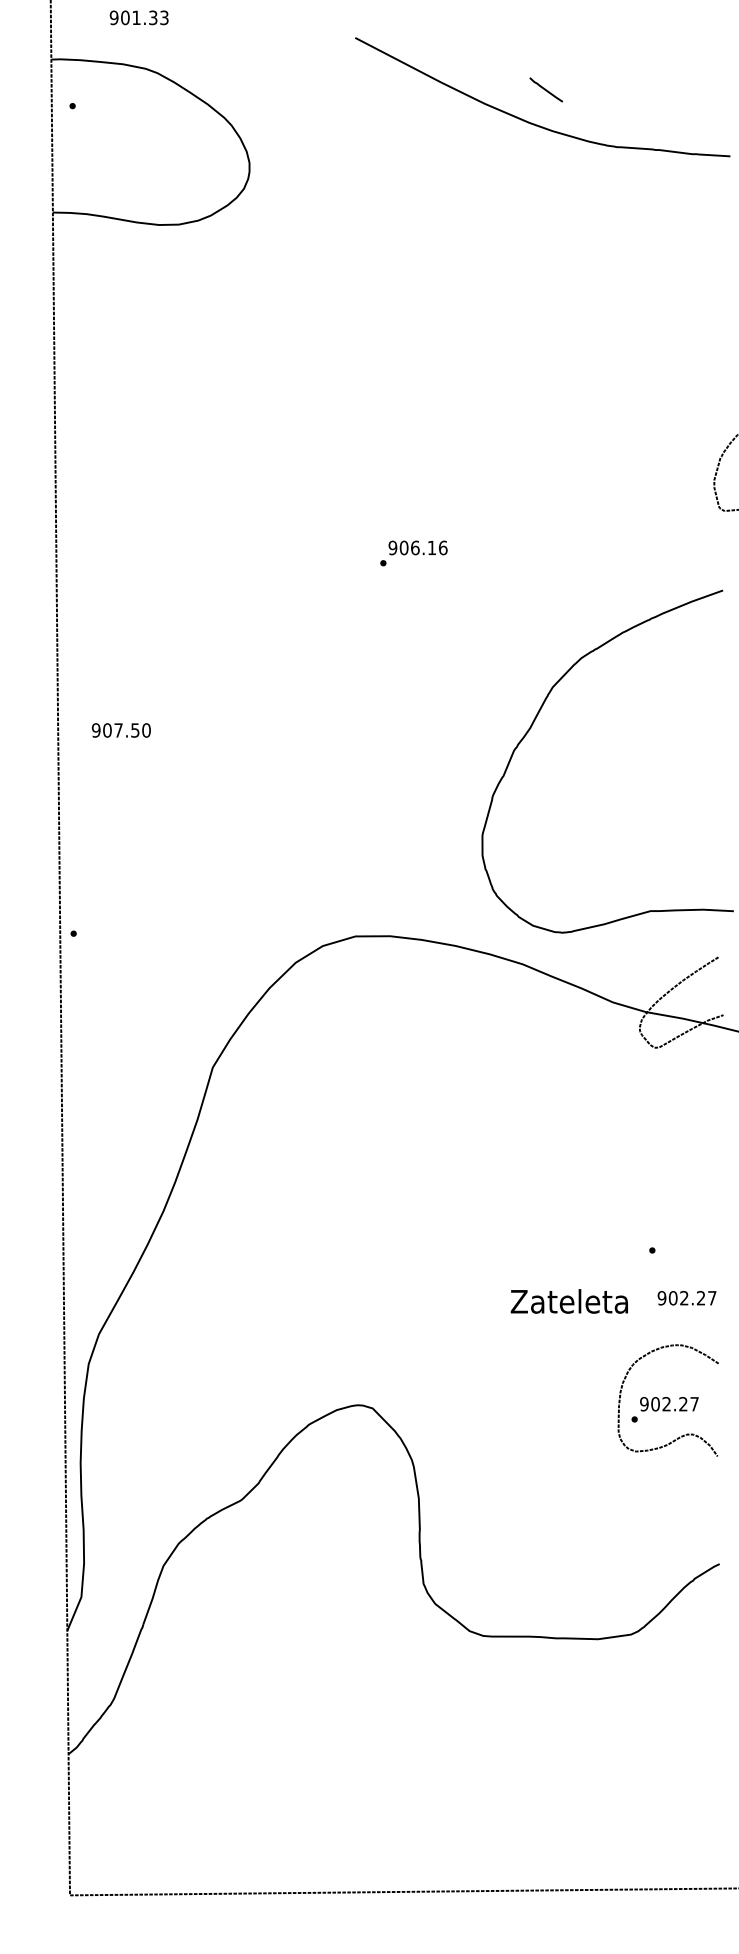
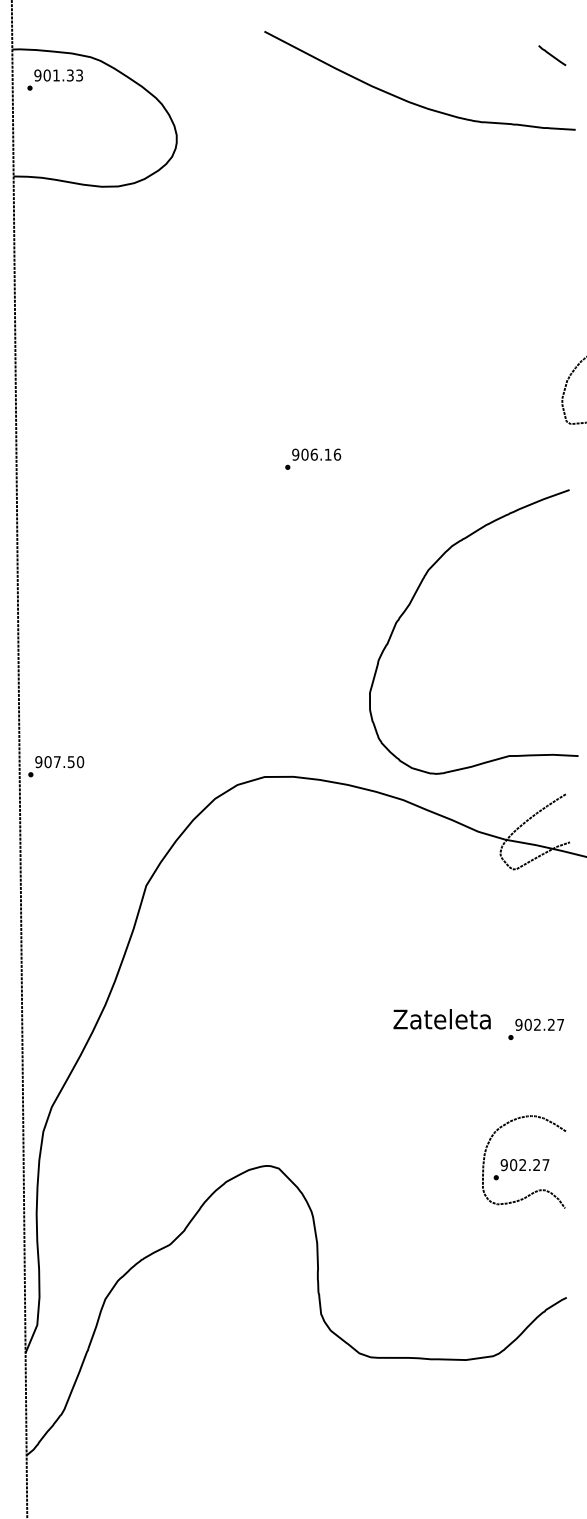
text: (138, 17) -> (58, 75), moved
line: (545, 89) -> (551, 55), moved
text: (121, 730) -> (59, 762), moved
text: (686, 1298) -> (539, 1025), moved
text: (568, 1301) -> (441, 1019), moved

